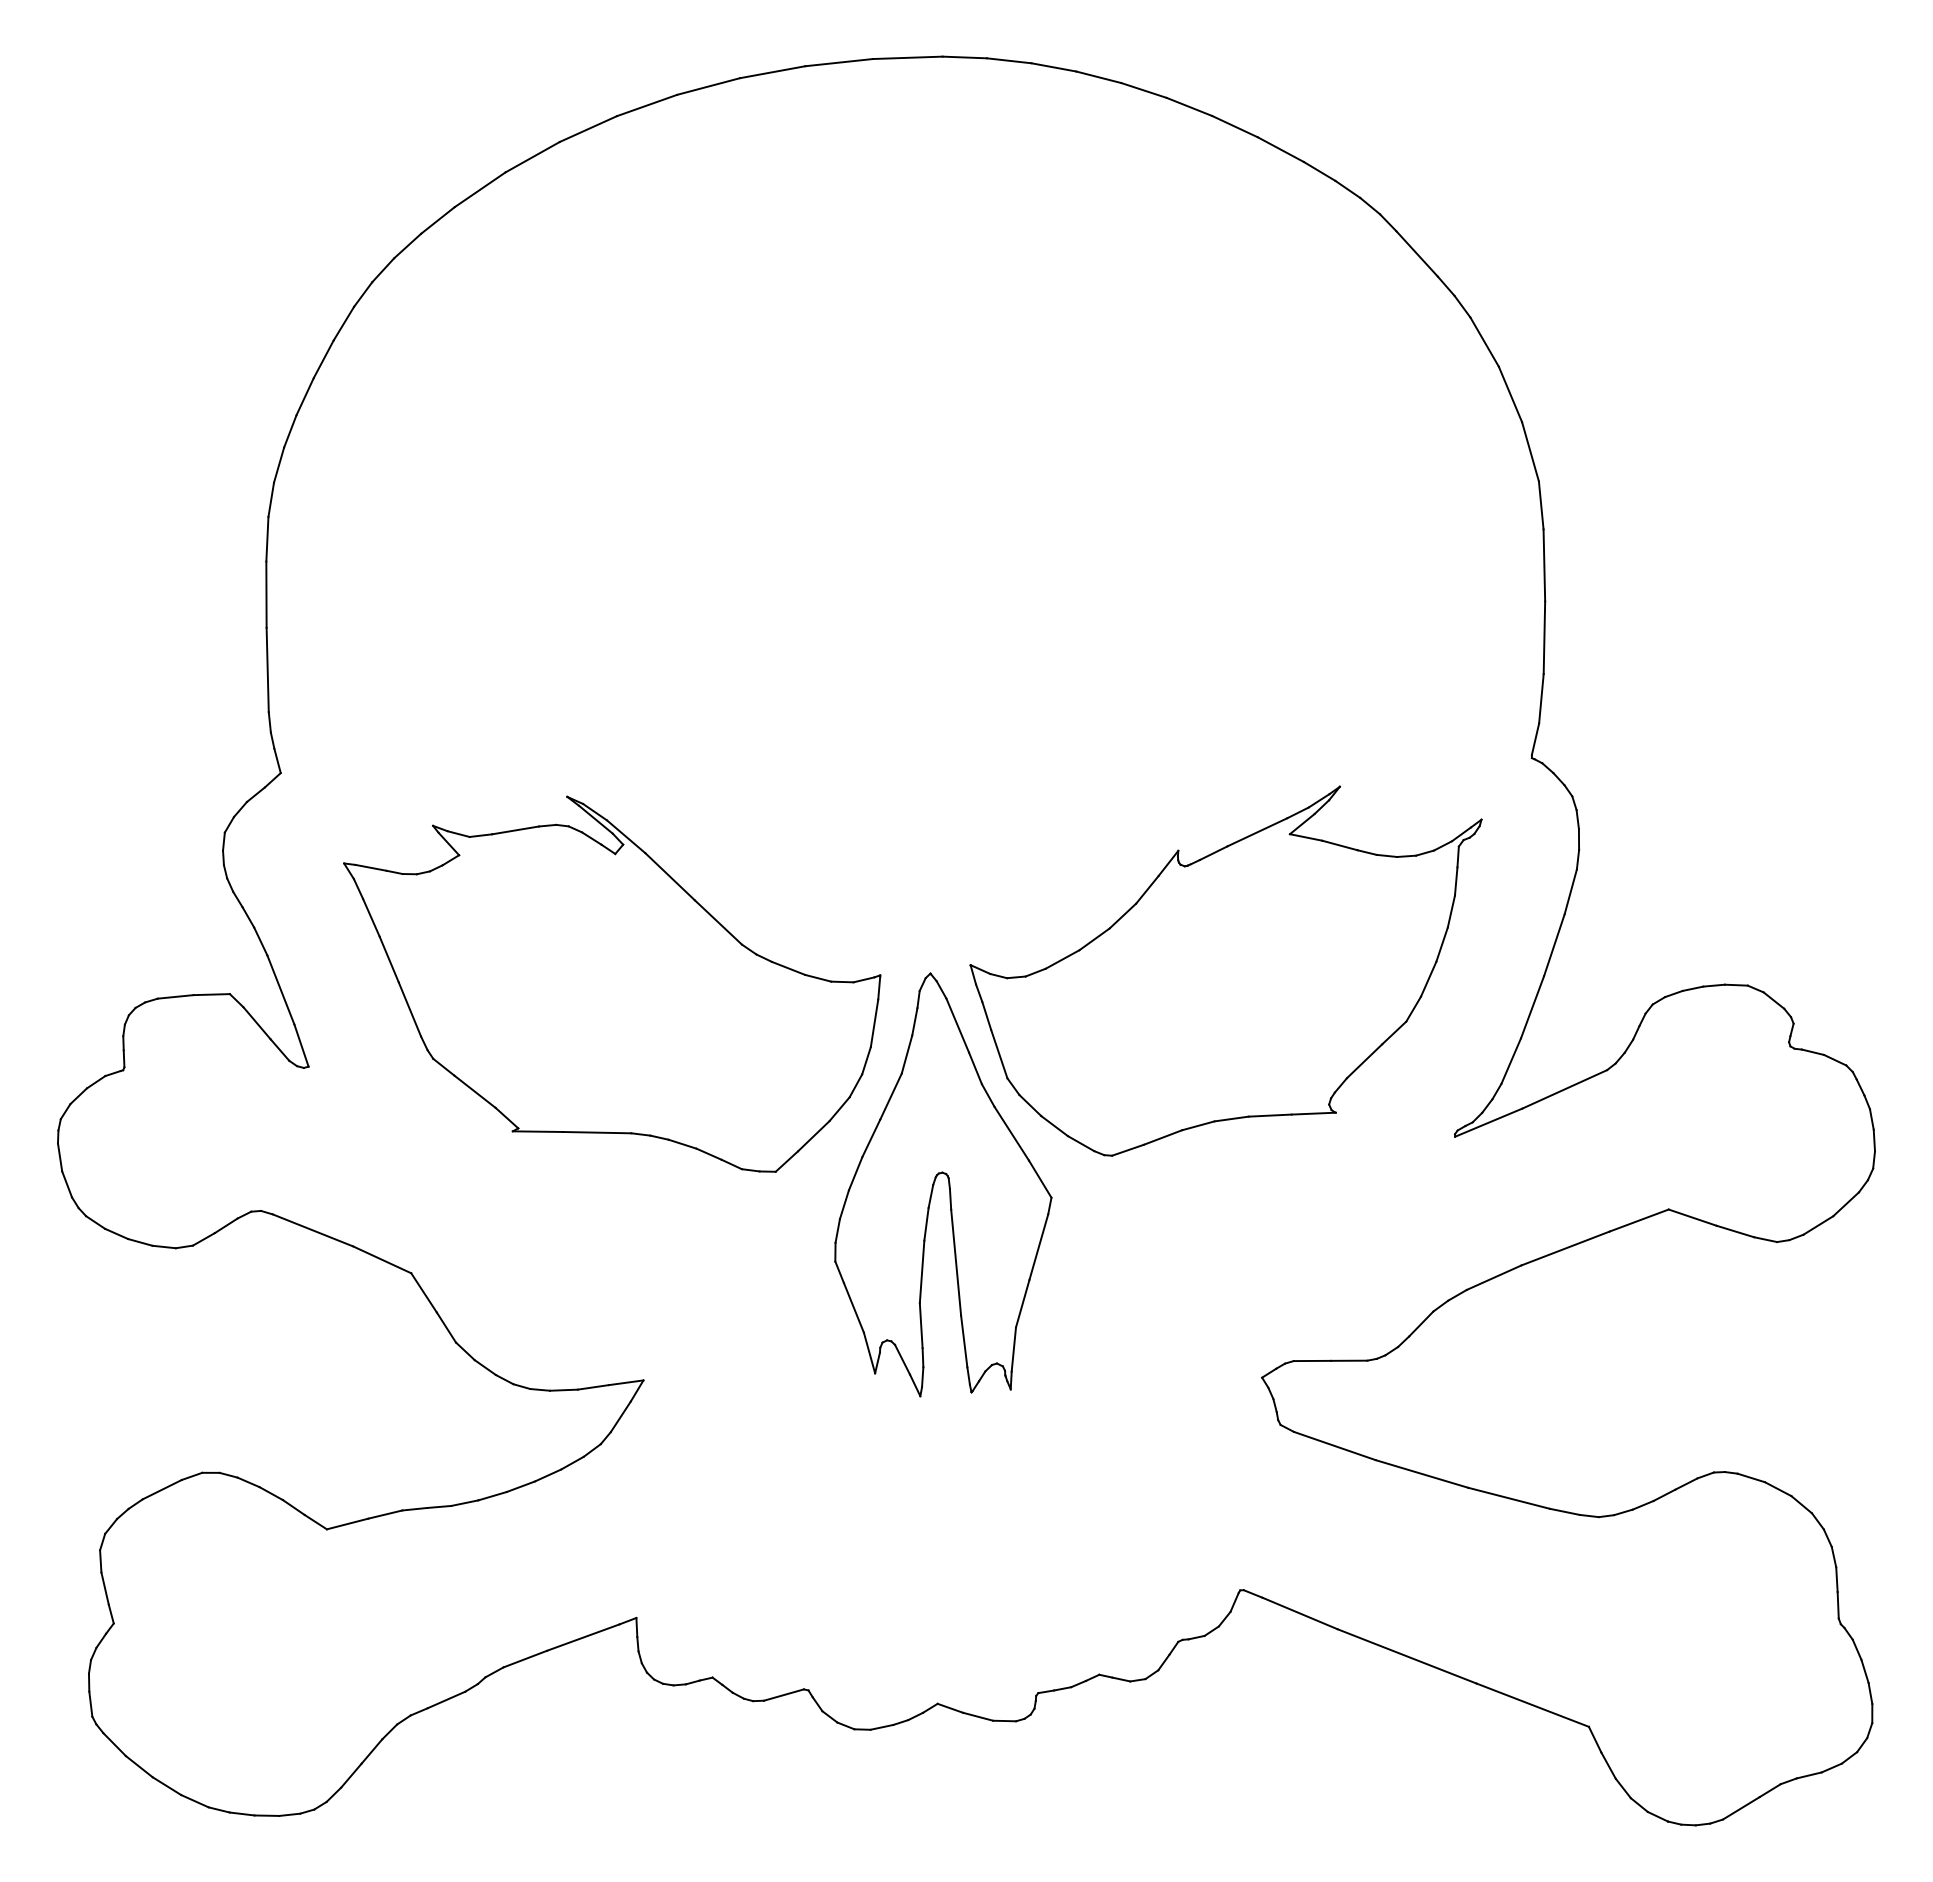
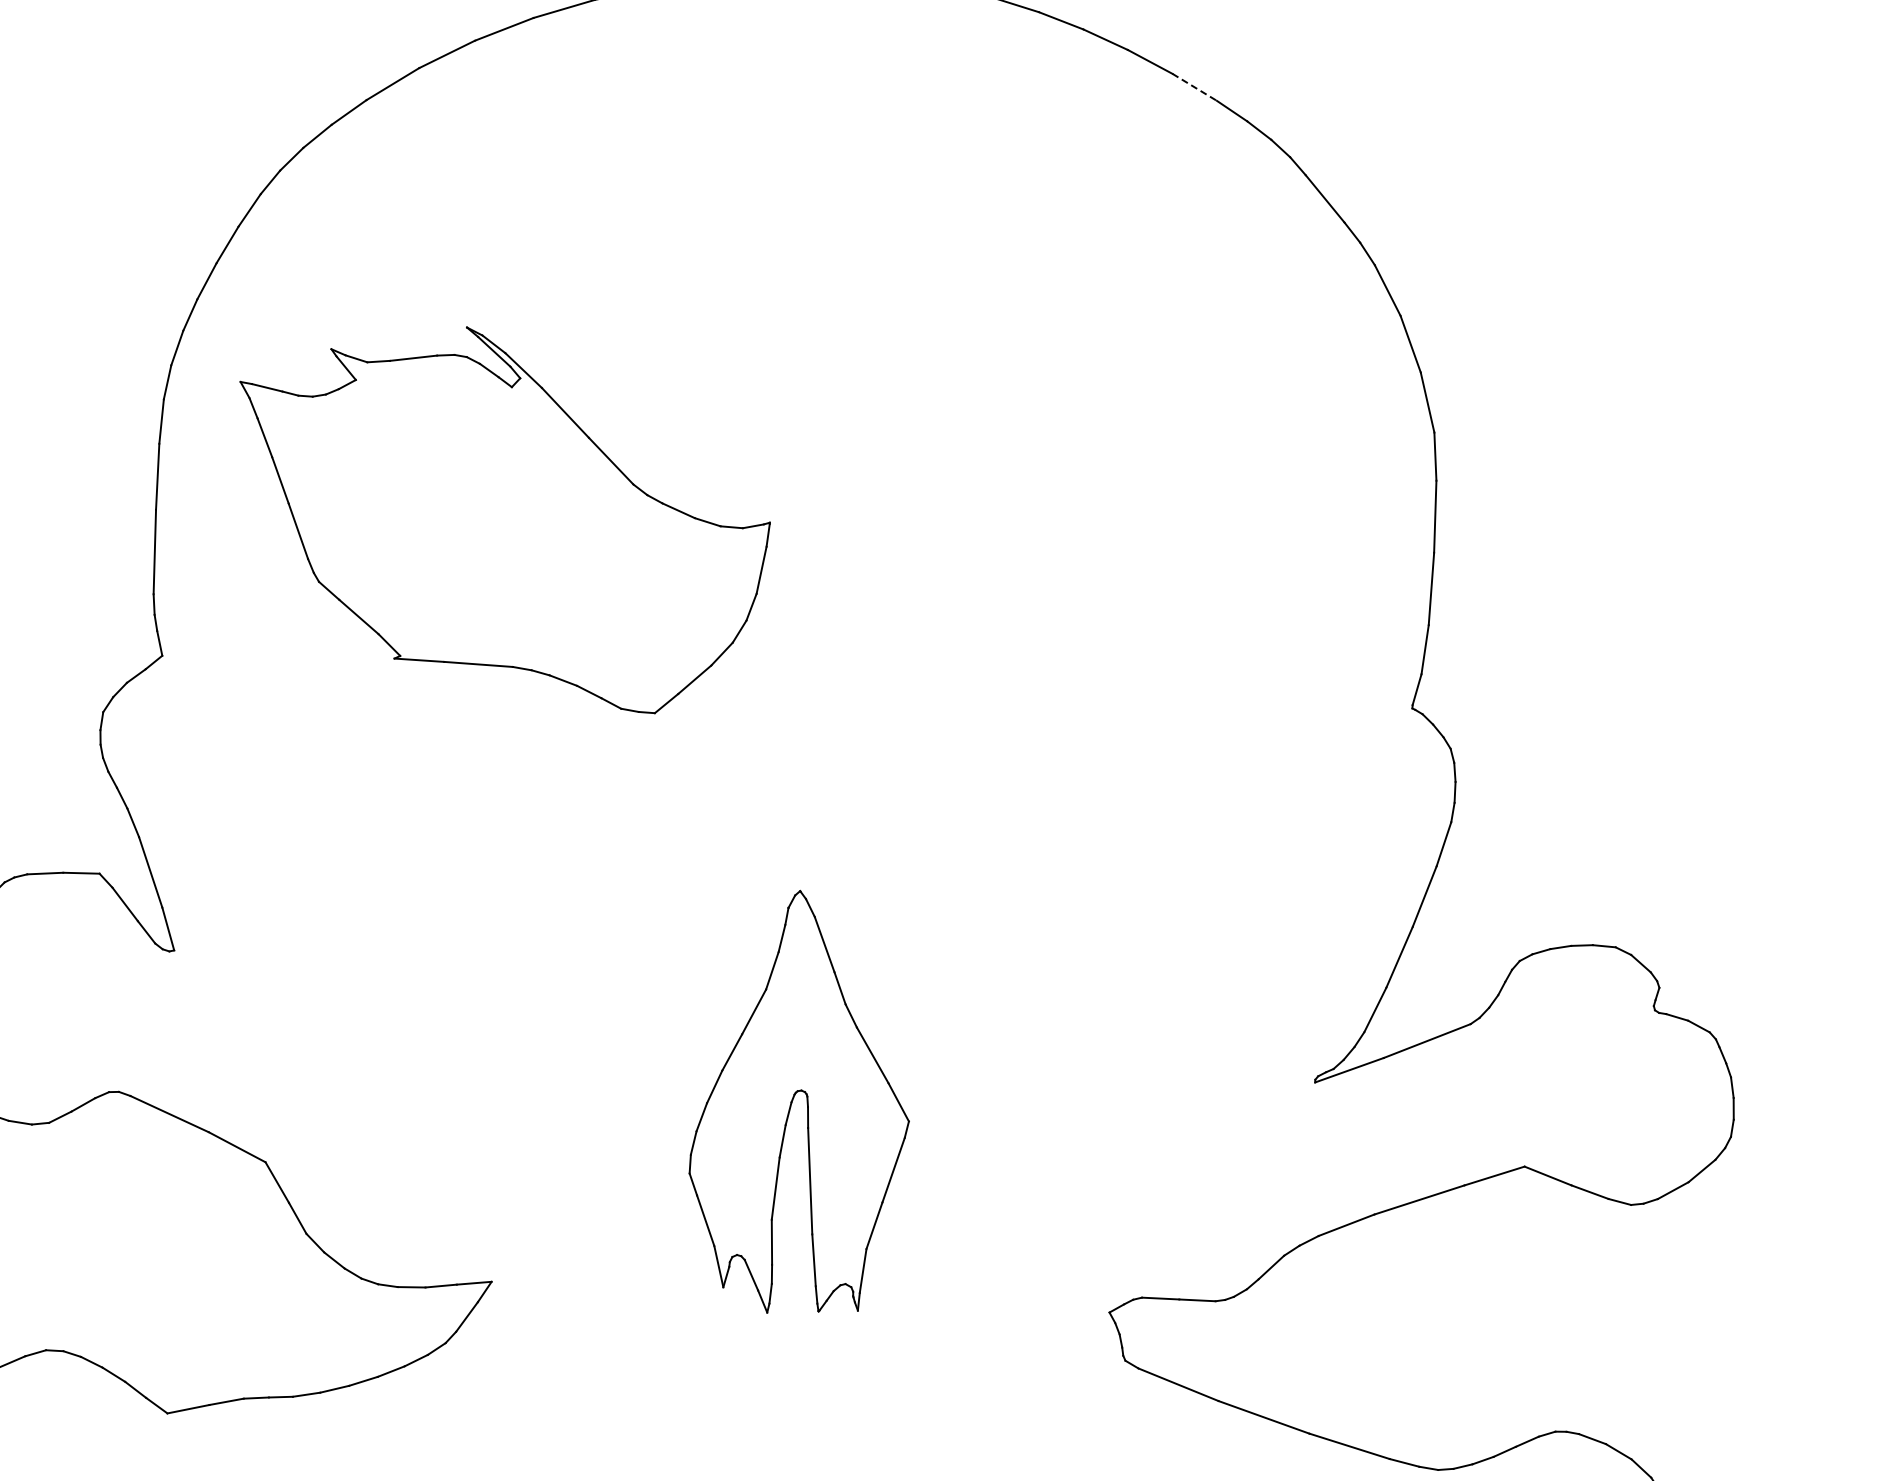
line: (1281, 149) -> (1195, 87), solid -> dashed
part: (1225, 970) -> (1094, 903), removed
part: (612, 983) -> (502, 516), moved

